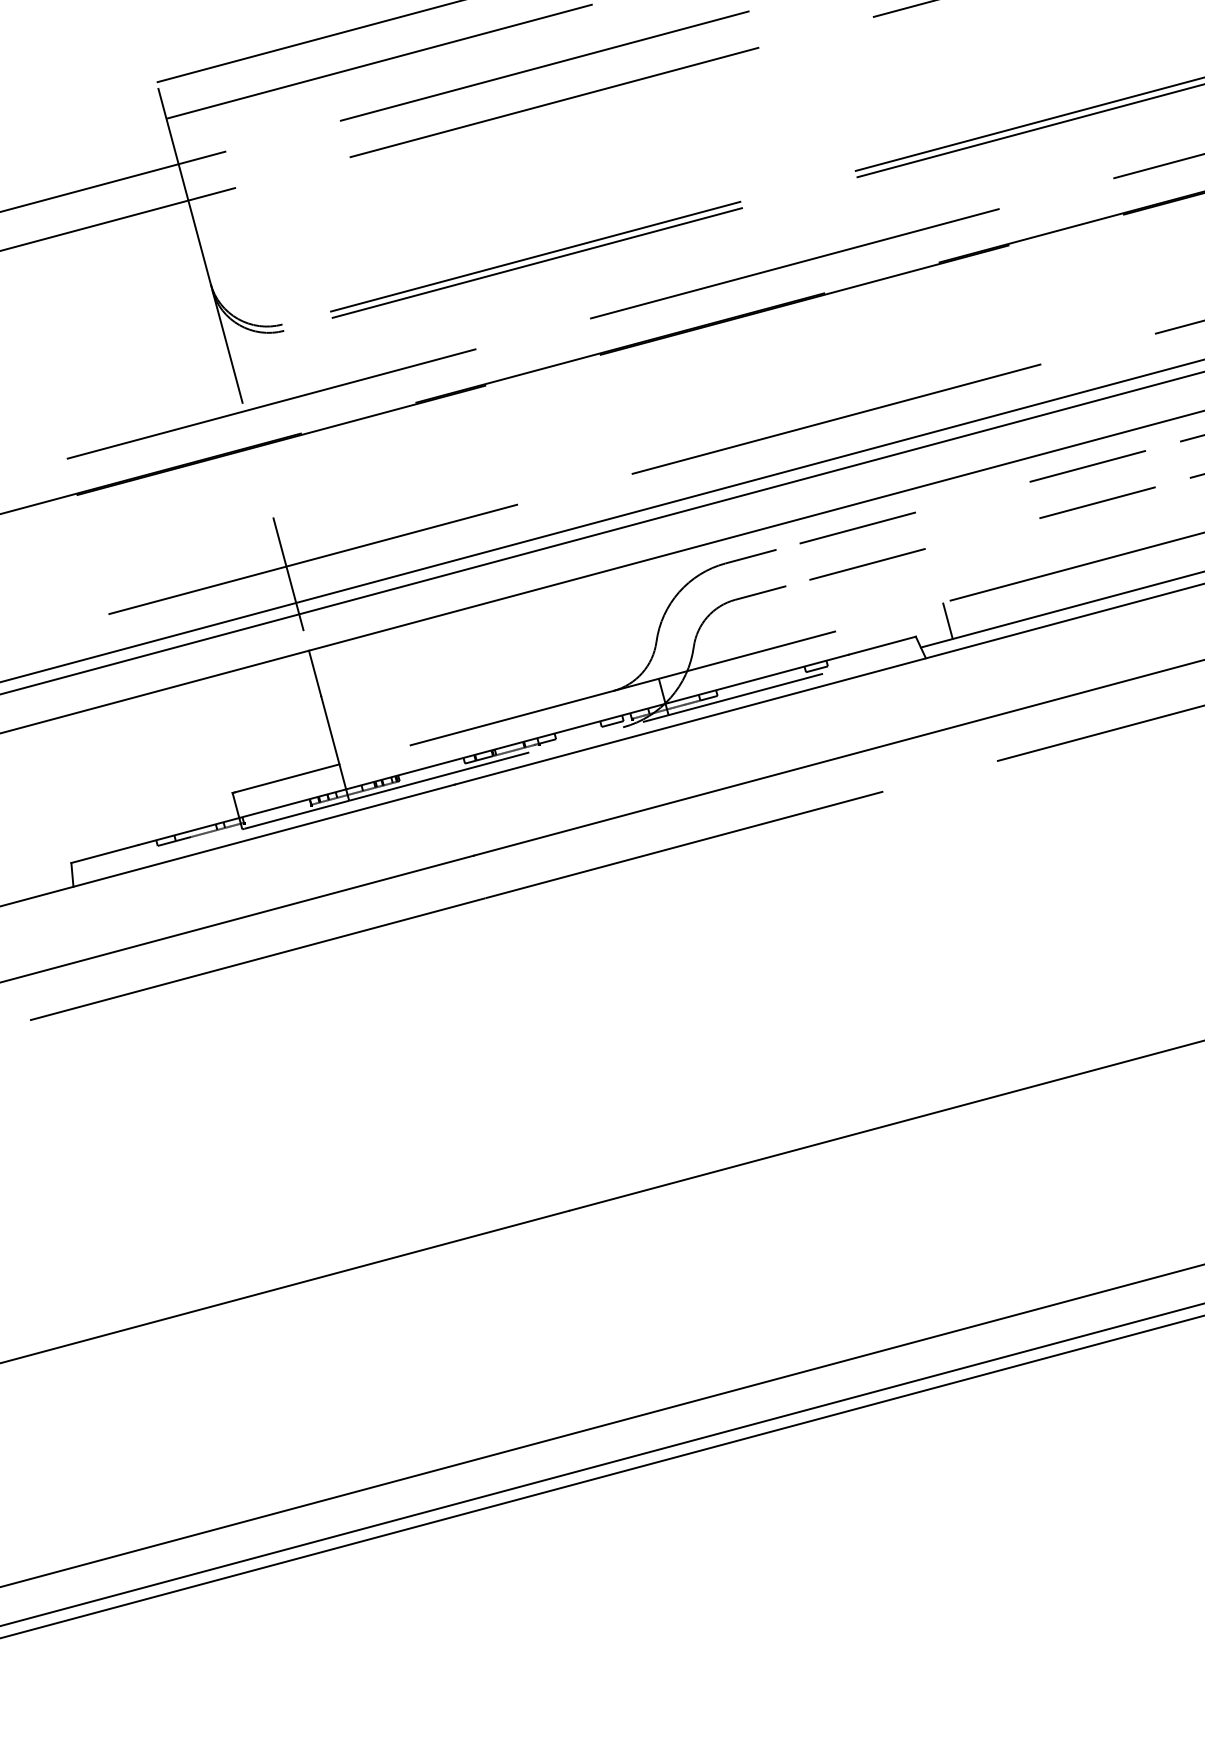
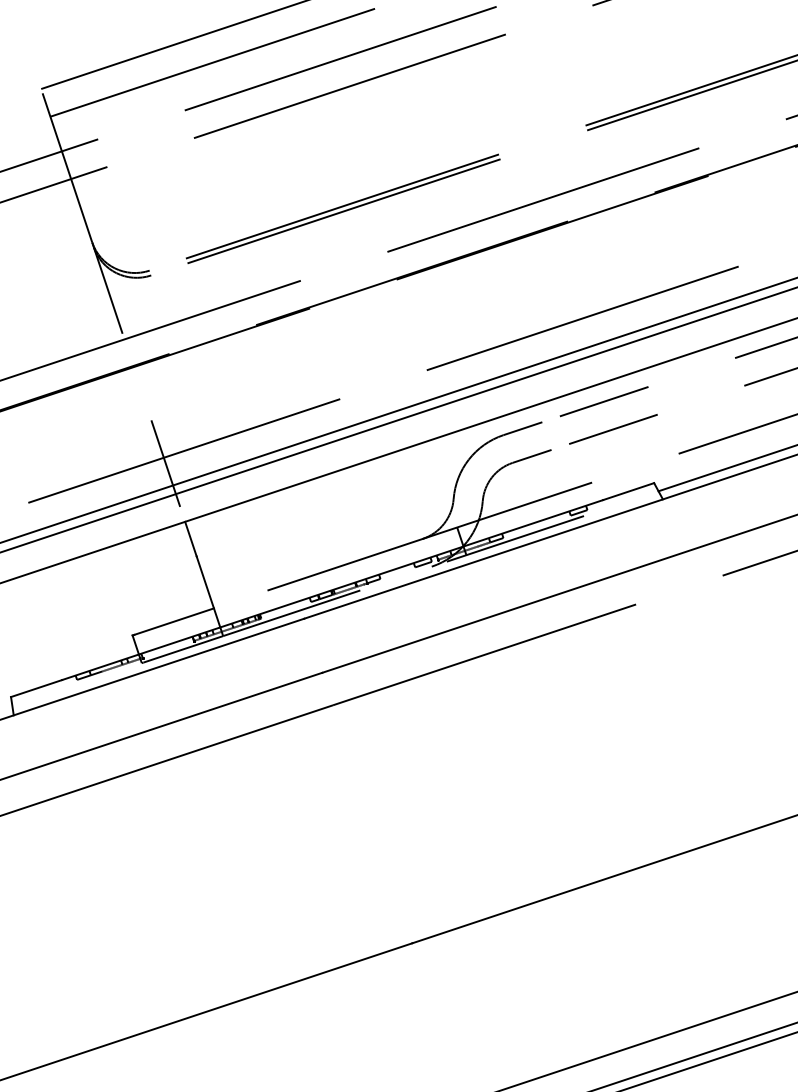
line: (947, 620) -> (677, 469), removed

